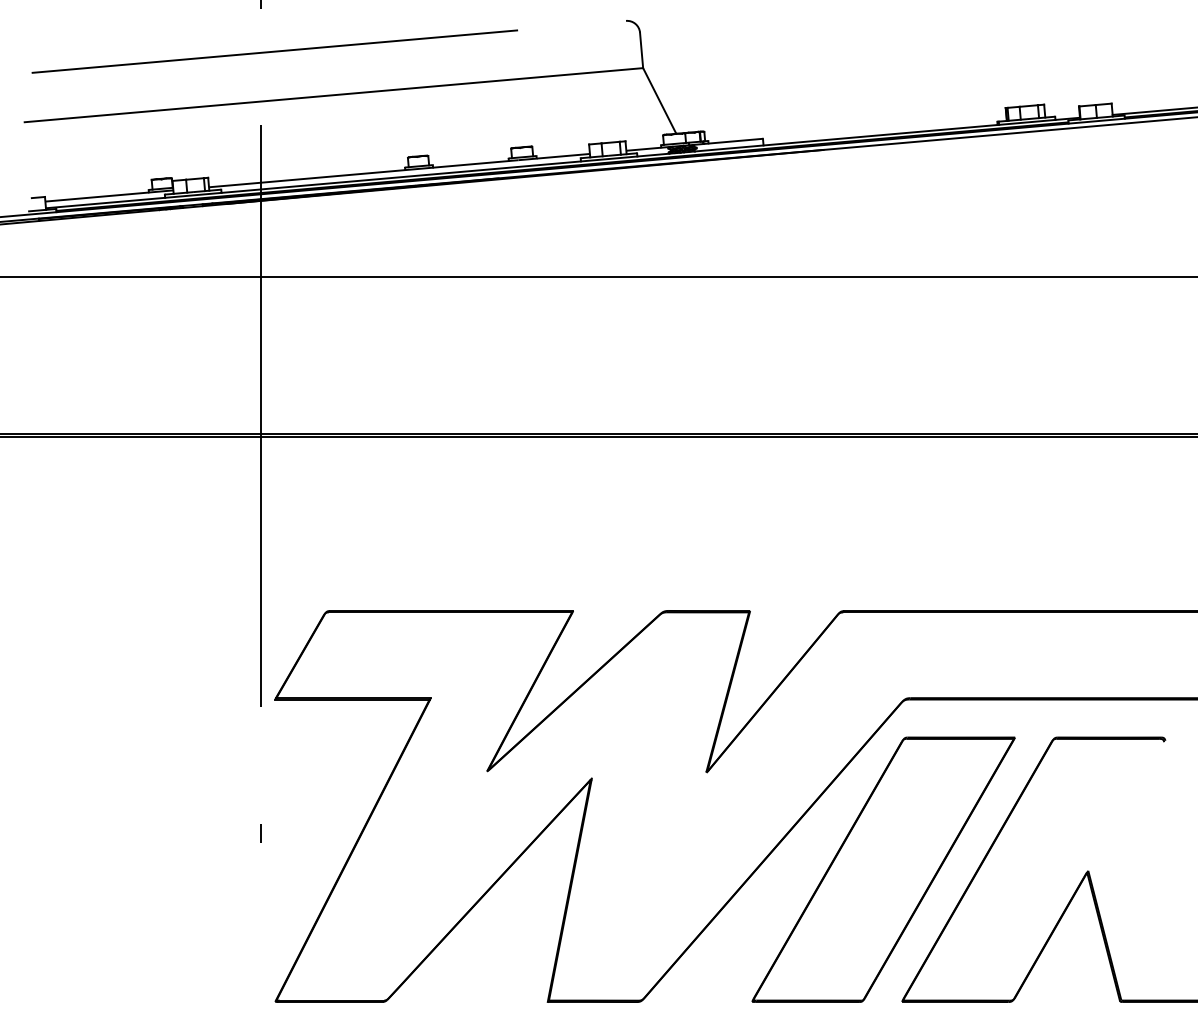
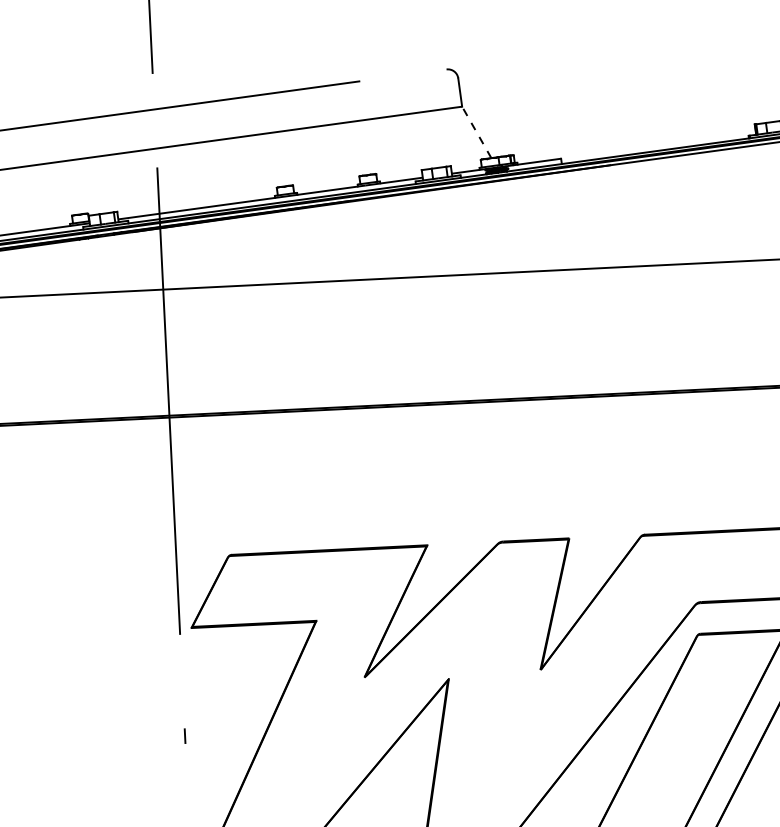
line: (659, 100) -> (476, 132), solid -> dashed

